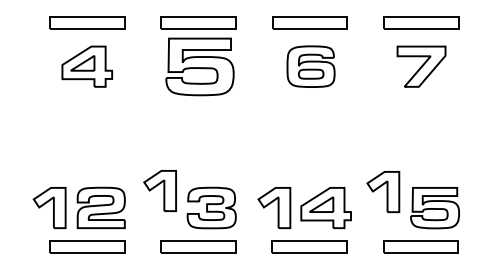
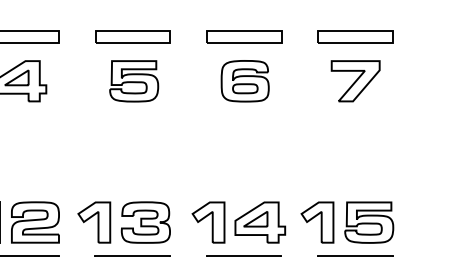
part: (199, 66) -> (133, 81), size x0.71
part: (159, 191) -> (93, 223), moved
part: (383, 192) -> (317, 223), moved

